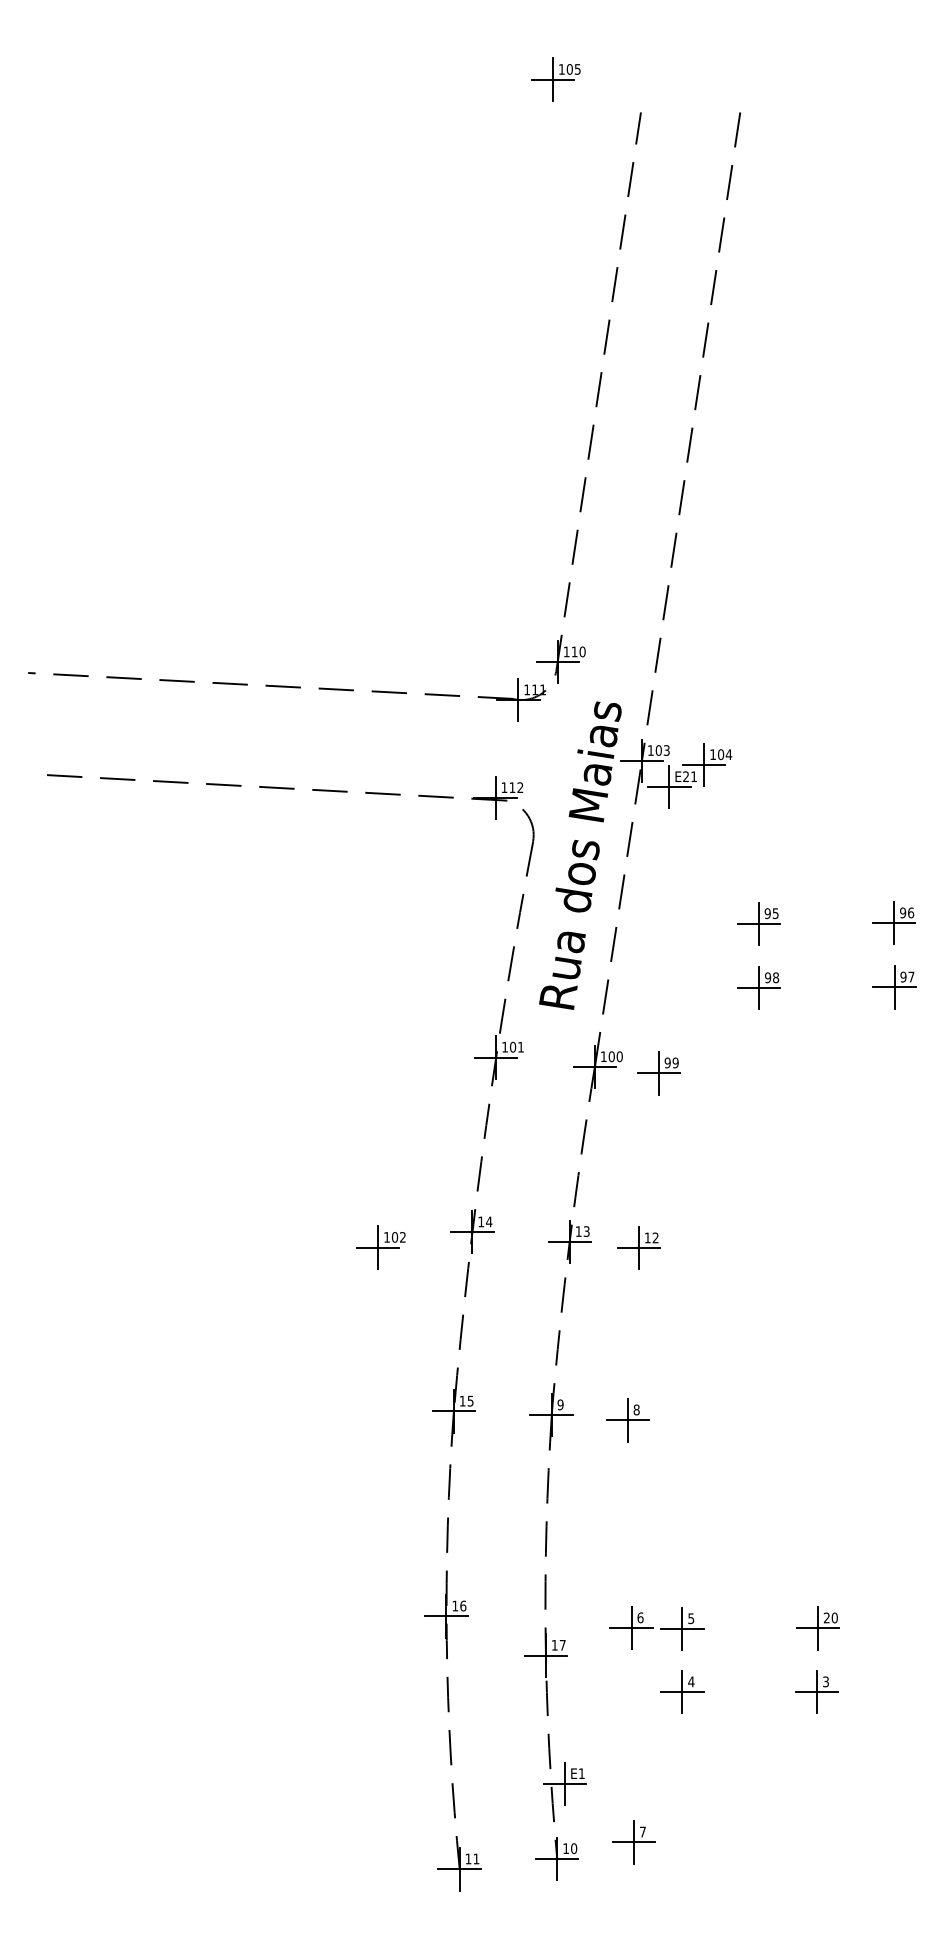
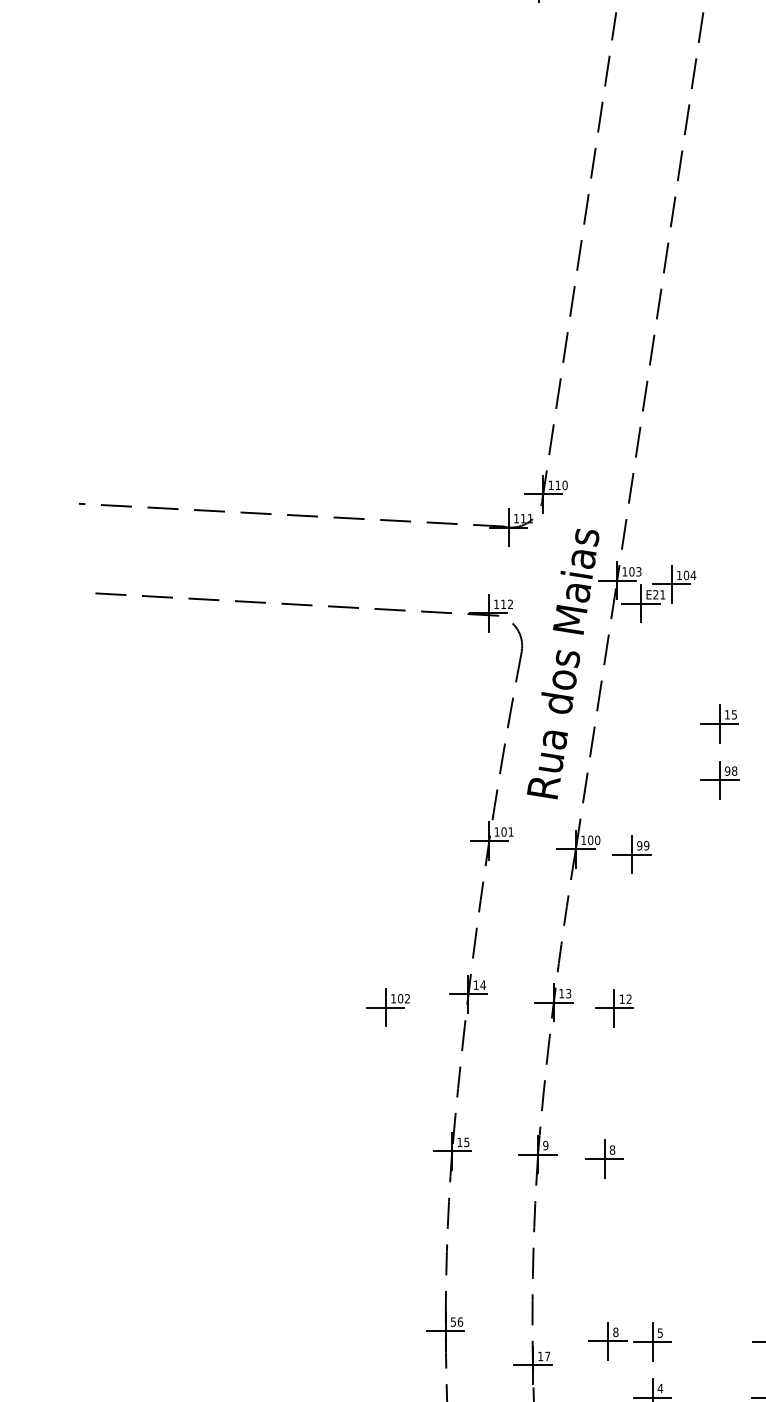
text: (767, 913) -> (727, 714), 95 -> 15
text: (455, 1605) -> (453, 1321), 16 -> 56
text: (640, 1617) -> (615, 1332), 6 -> 8

